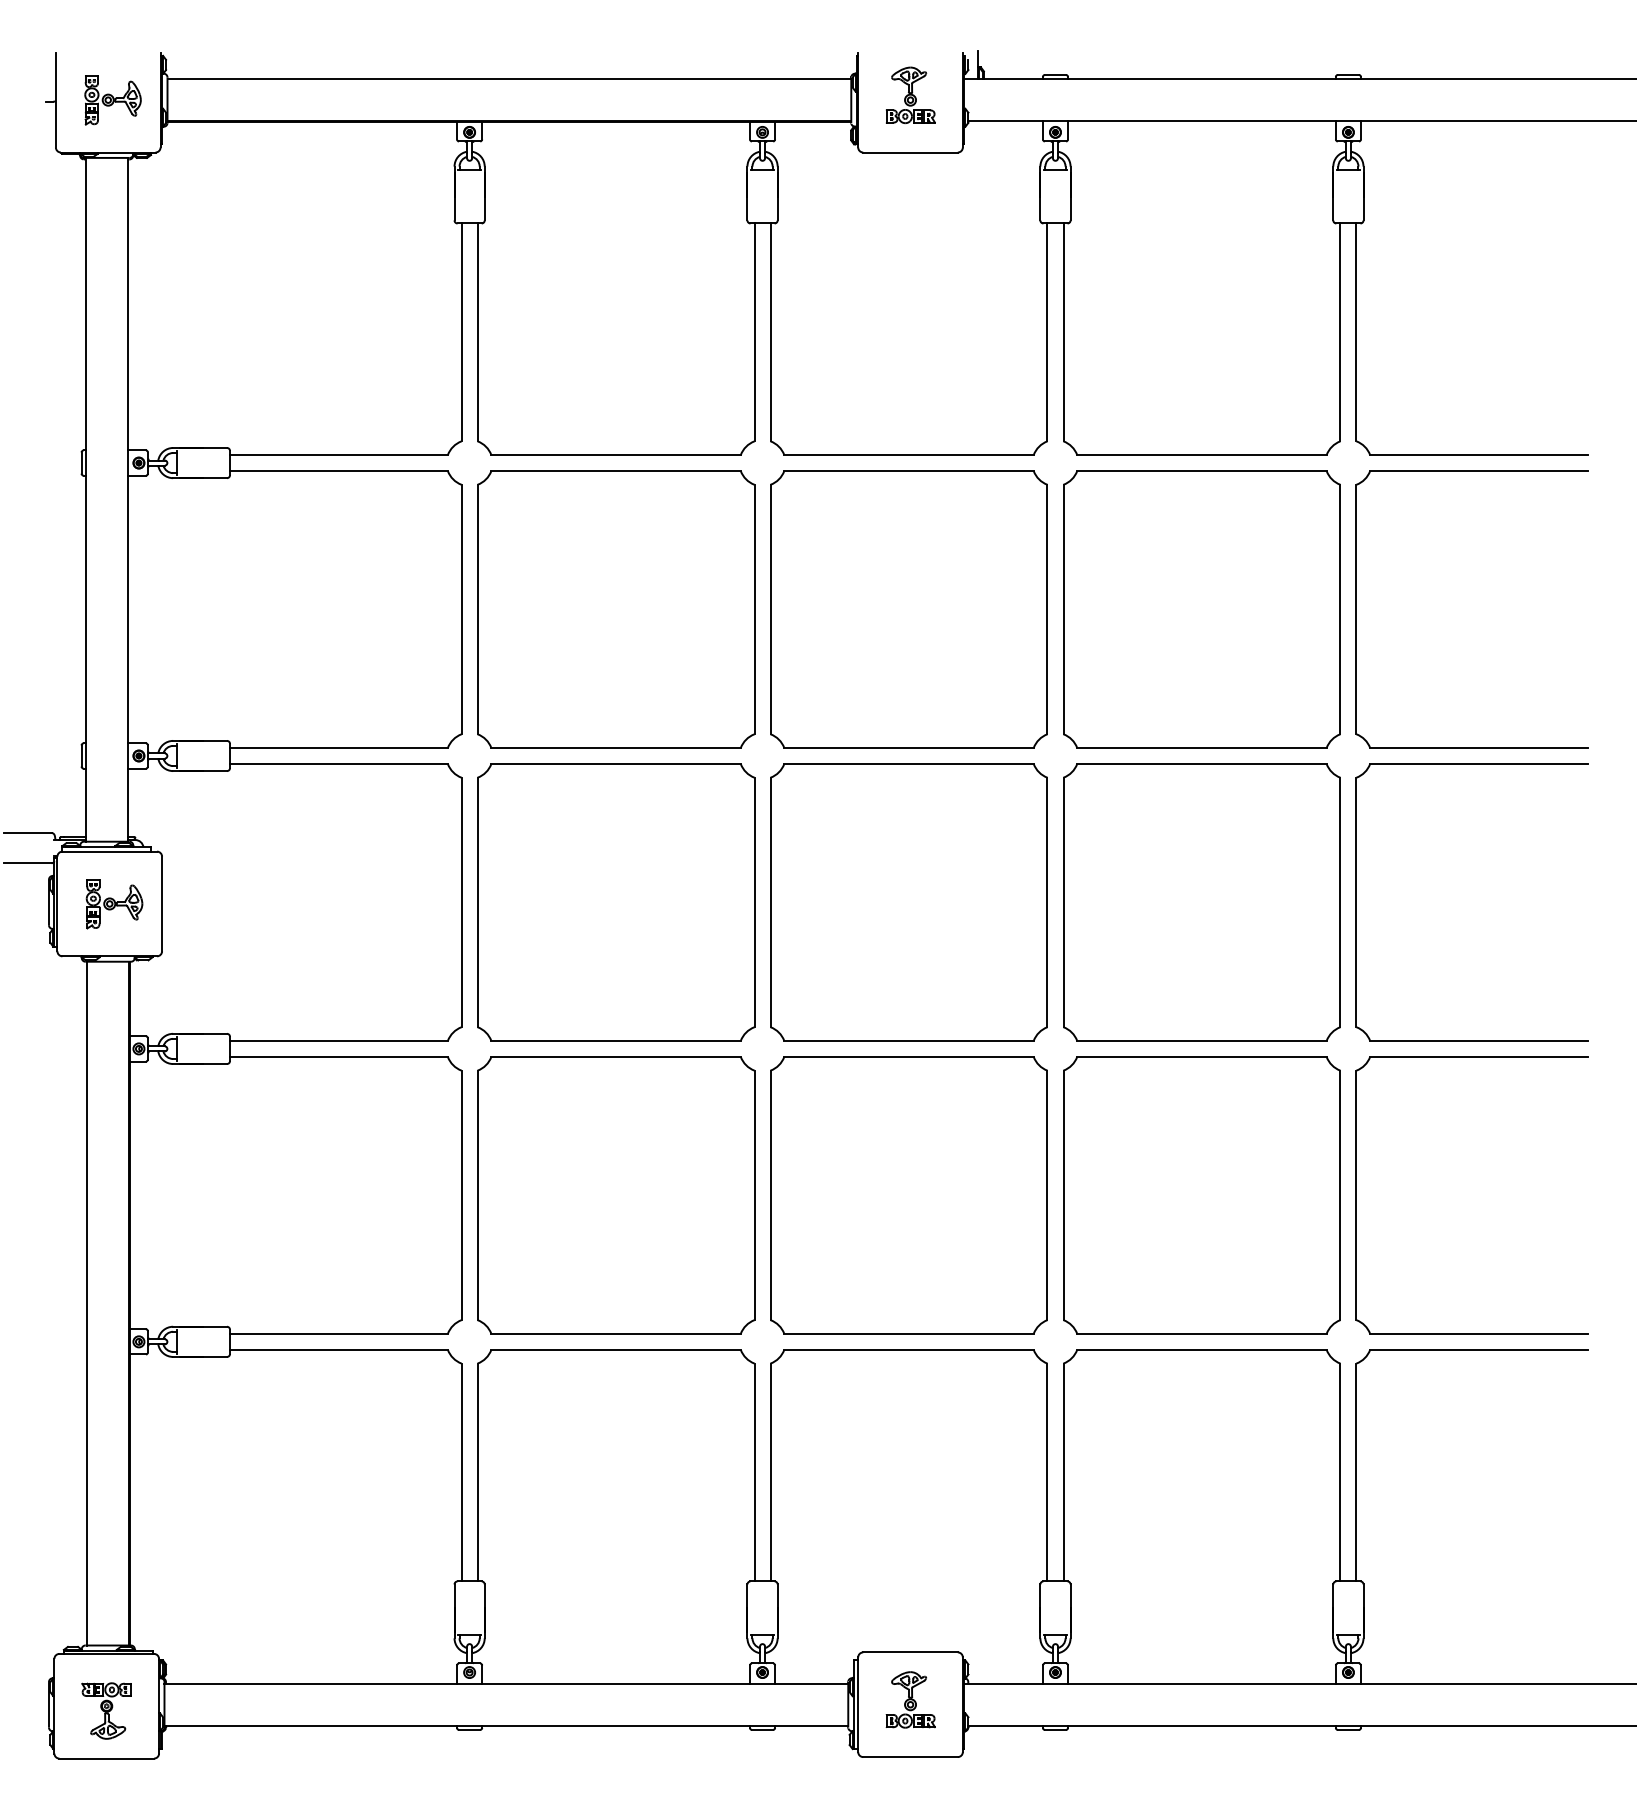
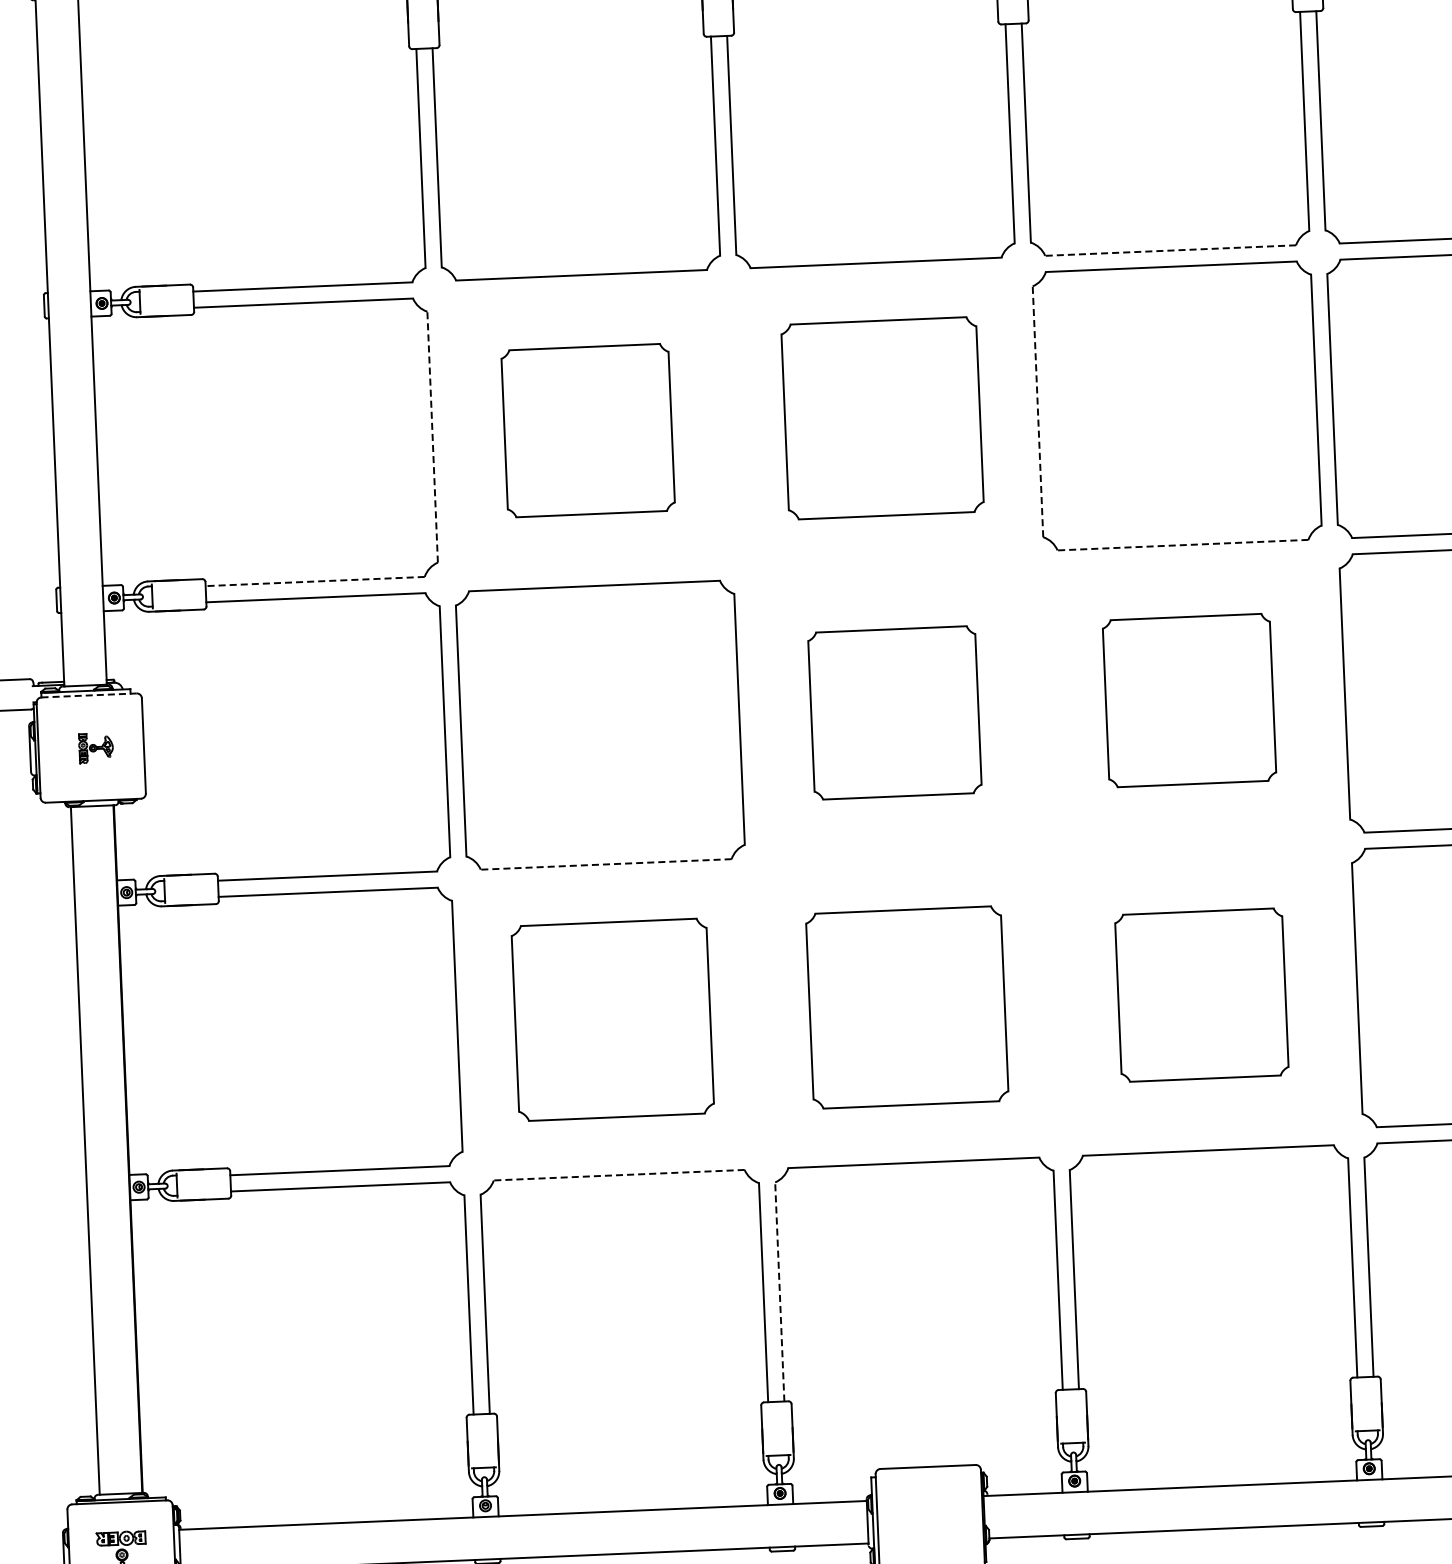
line: (1201, 455) -> (1170, 251), solid -> dashed
line: (461, 609) -> (432, 437), solid -> dashed
part: (616, 609) -> (588, 430), size x0.6
part: (908, 609) -> (882, 418), size x0.7
line: (1063, 609) -> (1037, 411), solid -> dashed
line: (338, 747) -> (314, 581), solid -> dashed
line: (1201, 747) -> (1182, 544), solid -> dashed
line: (110, 851) -> (89, 695), solid -> dashed
part: (908, 902) -> (894, 712), size x0.6
part: (1201, 902) -> (1189, 700), size x0.6
part: (114, 904) -> (96, 748), size x0.6
line: (616, 1040) -> (606, 864), solid -> dashed
part: (616, 1195) -> (613, 1019), size x0.7
part: (908, 1195) -> (906, 1007), size x0.7
part: (1201, 1195) -> (1201, 995), size x0.6
line: (616, 1349) -> (619, 1174), solid -> dashed
line: (770, 1472) -> (779, 1291), solid -> dashed
part: (910, 1699) -> (930, 1514), removed

